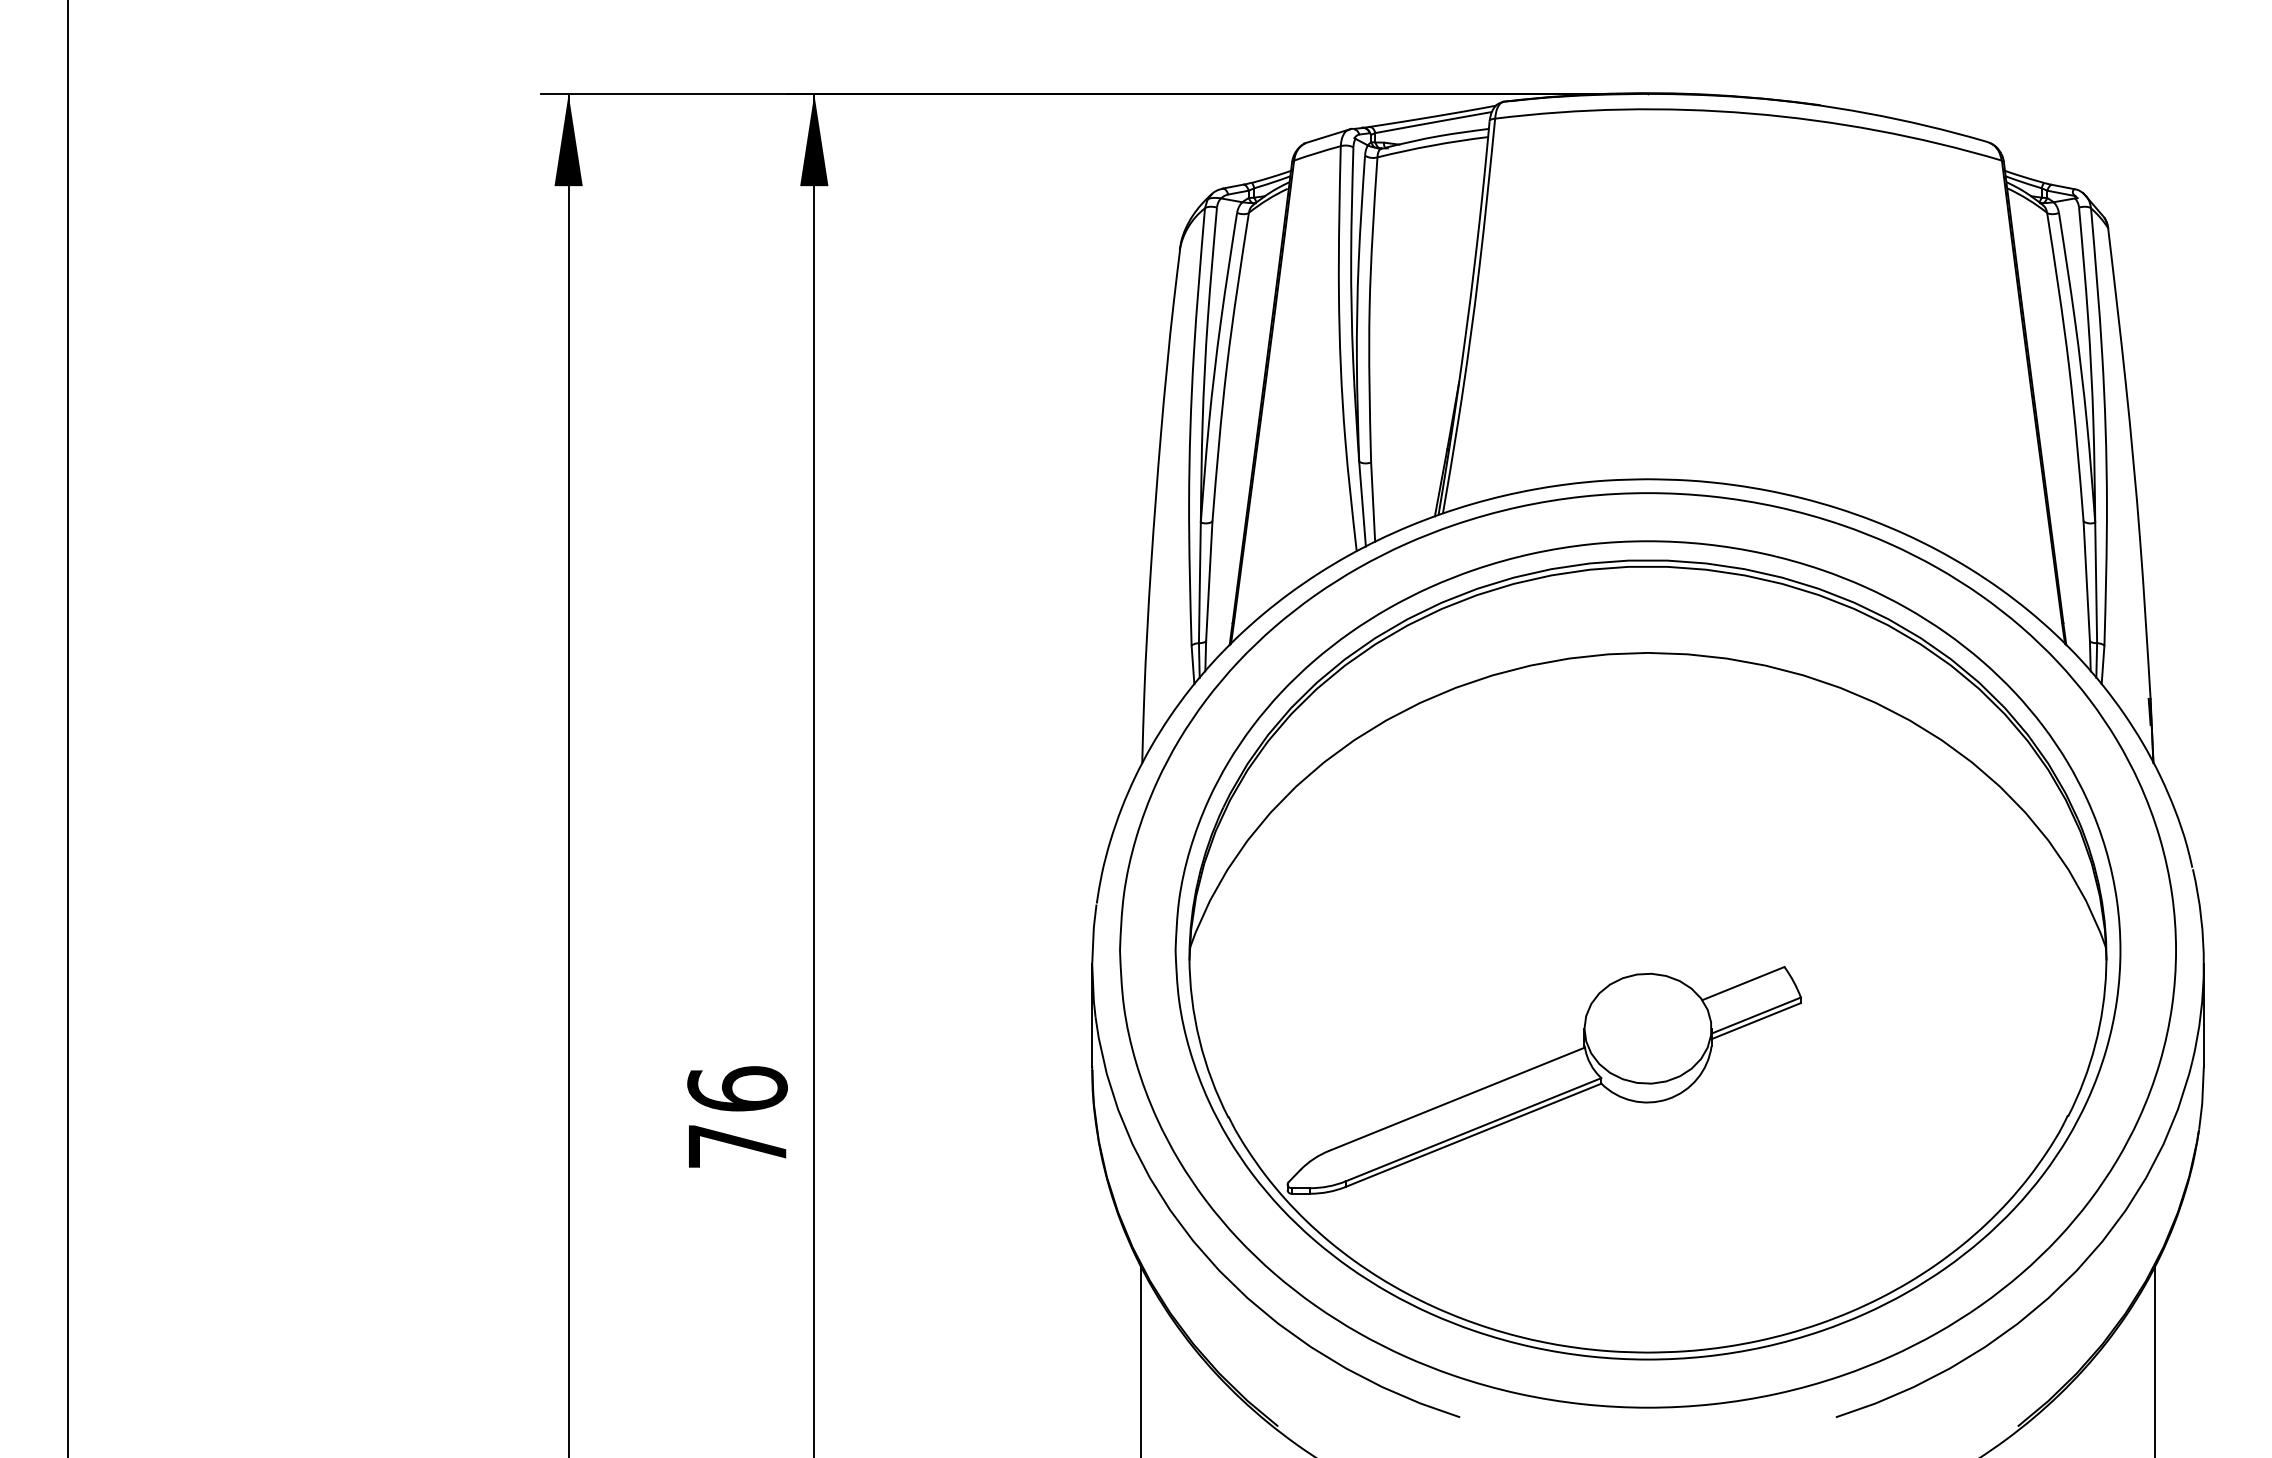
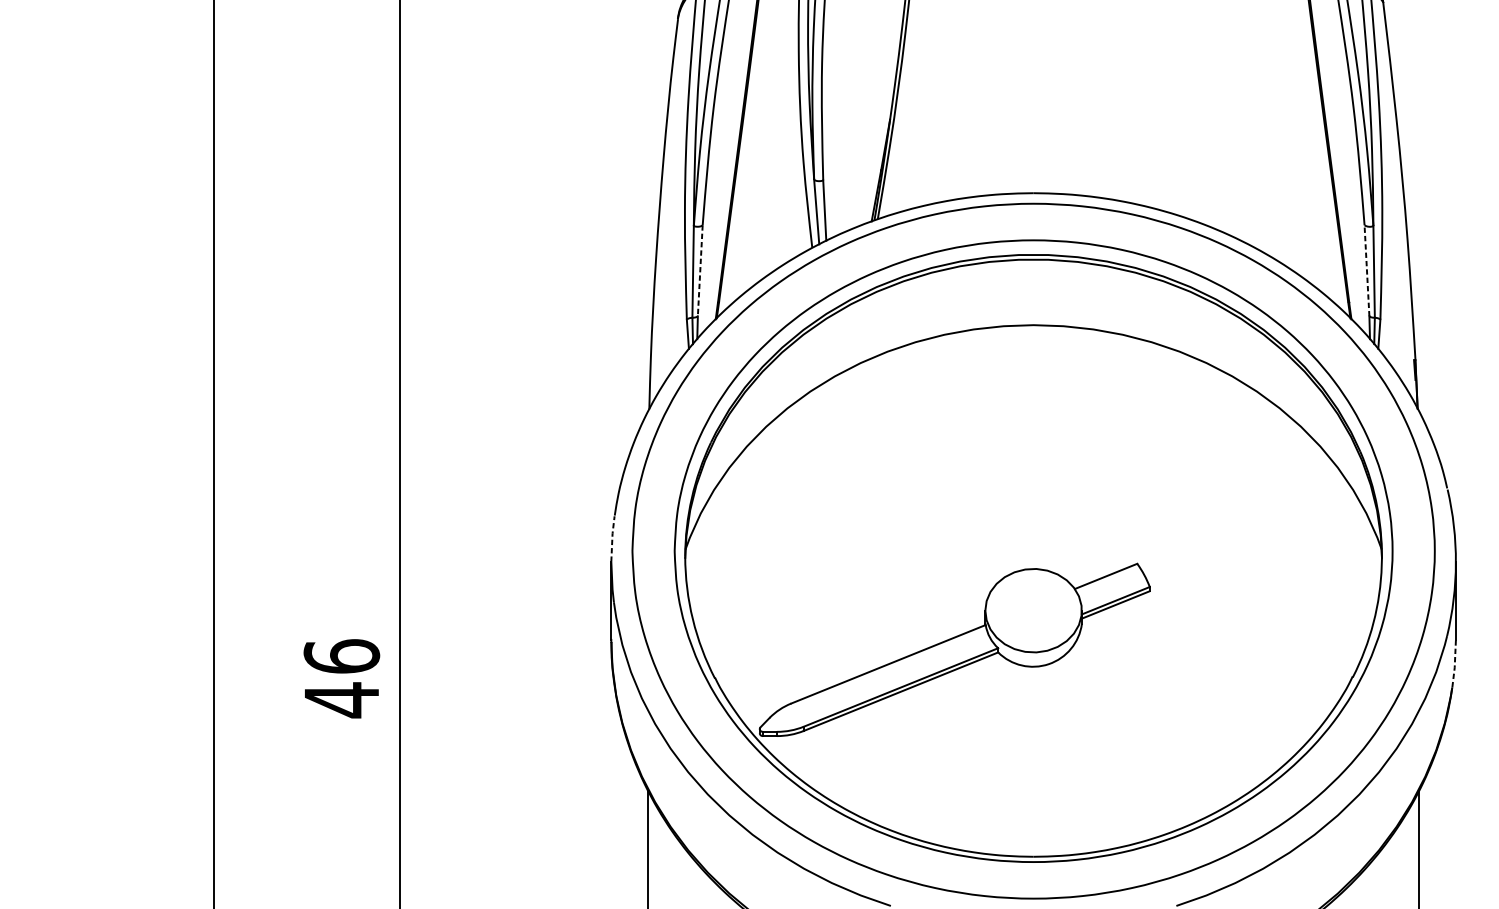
line: (1209, 581) -> (700, 270), solid -> dashed
line: (2086, 581) -> (1366, 270), solid -> dashed
line: (1093, 933) -> (612, 538), solid -> dashed
line: (2202, 1099) -> (1454, 664), solid -> dashed
text: (737, 1146) -> (341, 700), 76 -> 46

